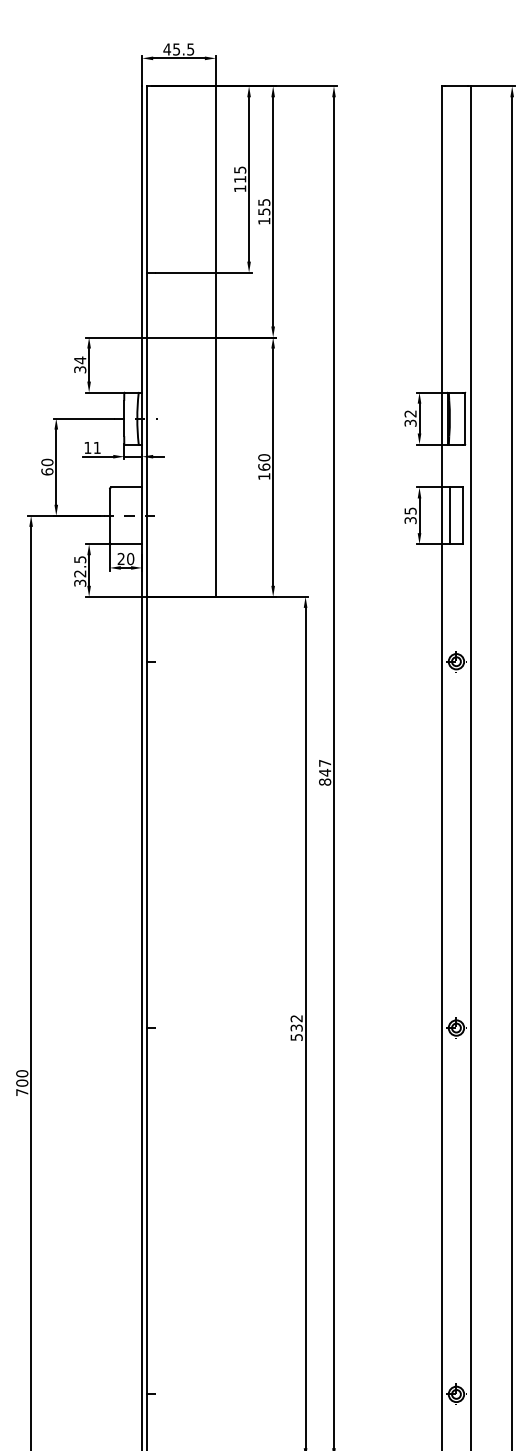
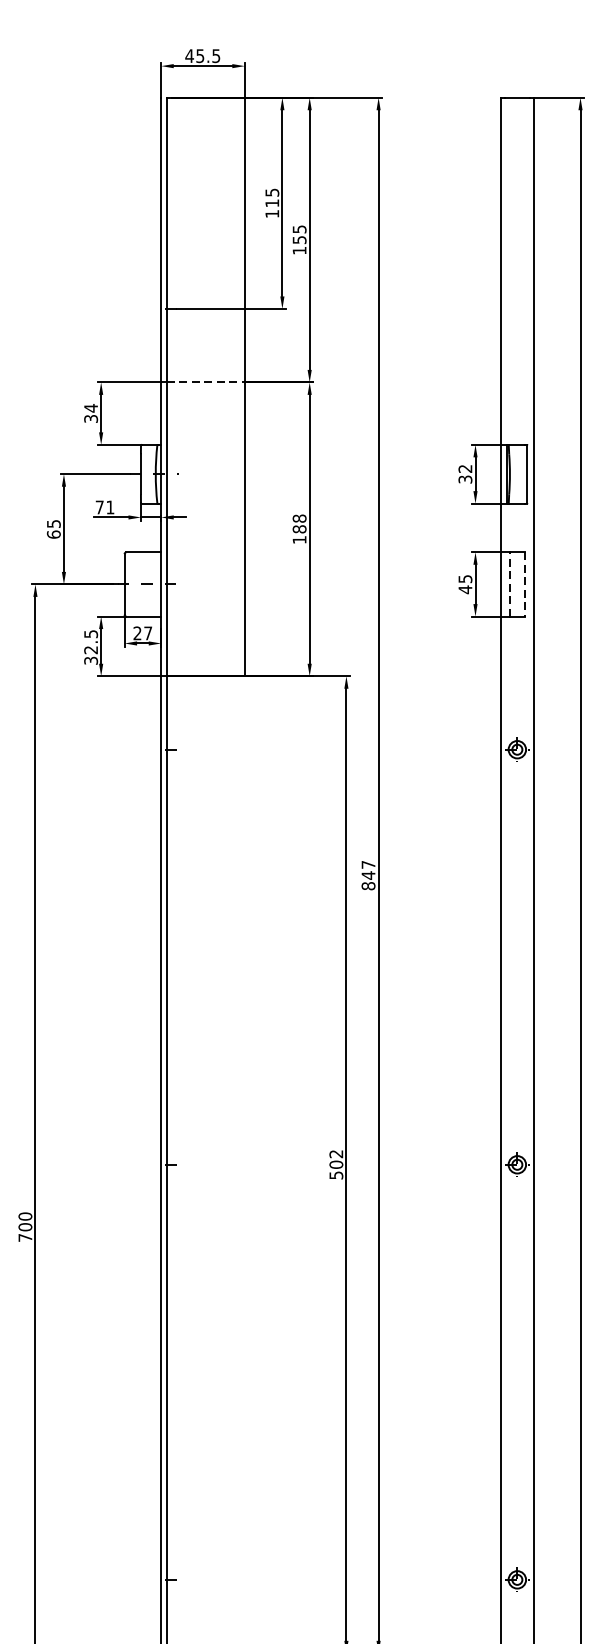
line: (181, 337) -> (205, 382), solid -> dashed
text: (87, 447) -> (99, 507), 11 -> 71
text: (47, 462) -> (54, 524), 60 -> 65
text: (264, 462) -> (299, 524), 160 -> 188
line: (449, 515) -> (509, 584), solid -> dashed
line: (463, 516) -> (525, 585), solid -> dashed
text: (410, 520) -> (465, 589), 35 -> 45
text: (130, 558) -> (148, 632), 20 -> 27
text: (296, 1027) -> (336, 1164), 532 -> 502

